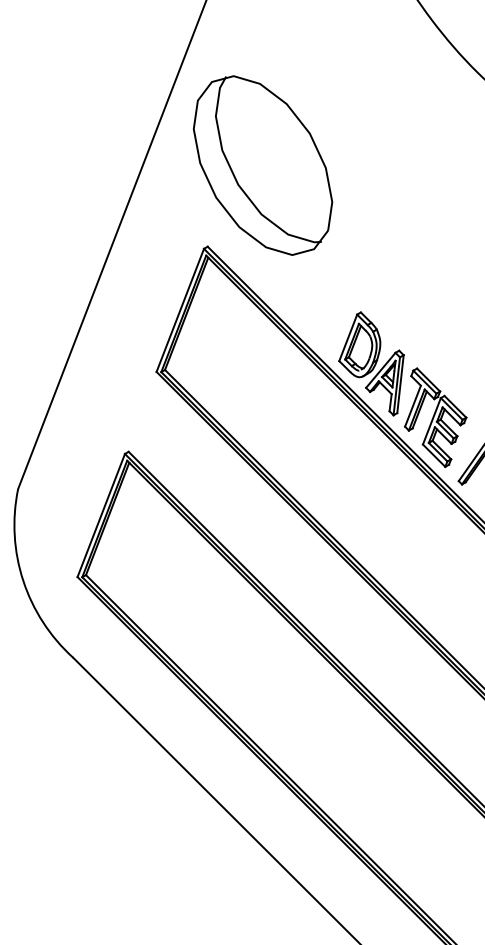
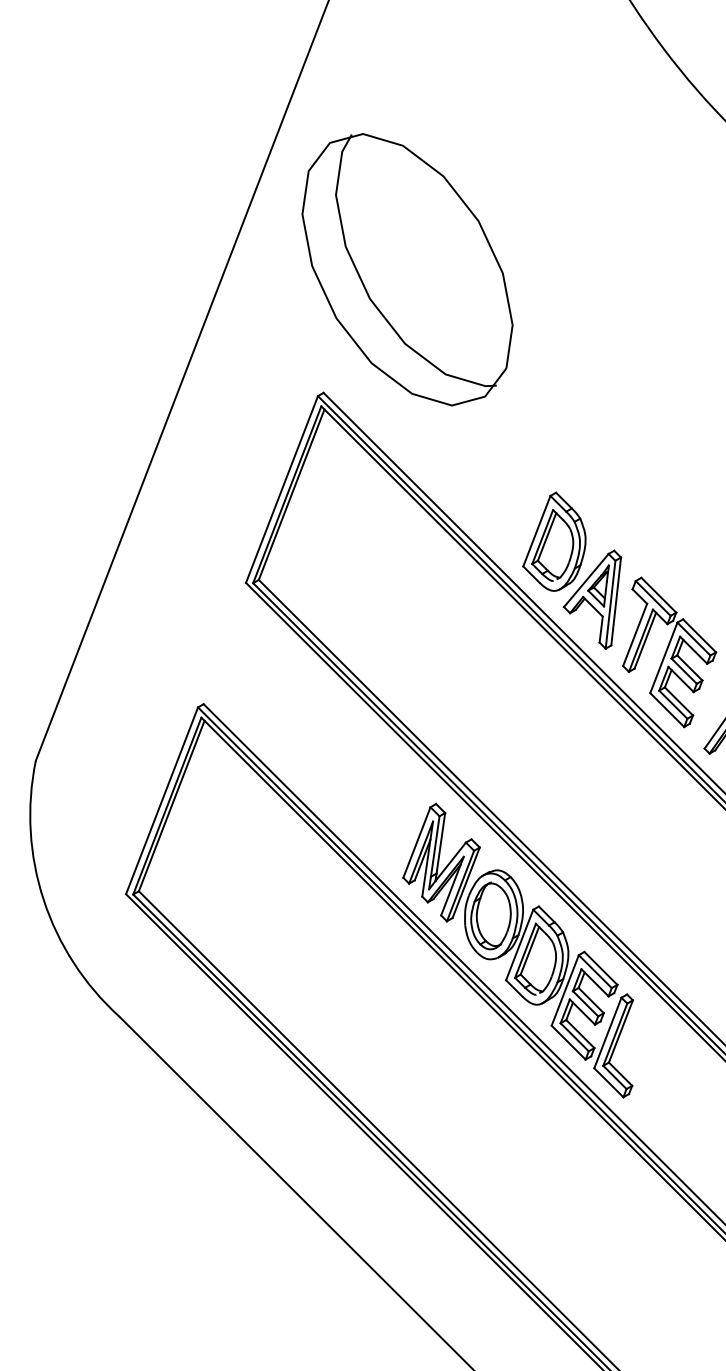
part: (335, 613) -> (517, 949), added

